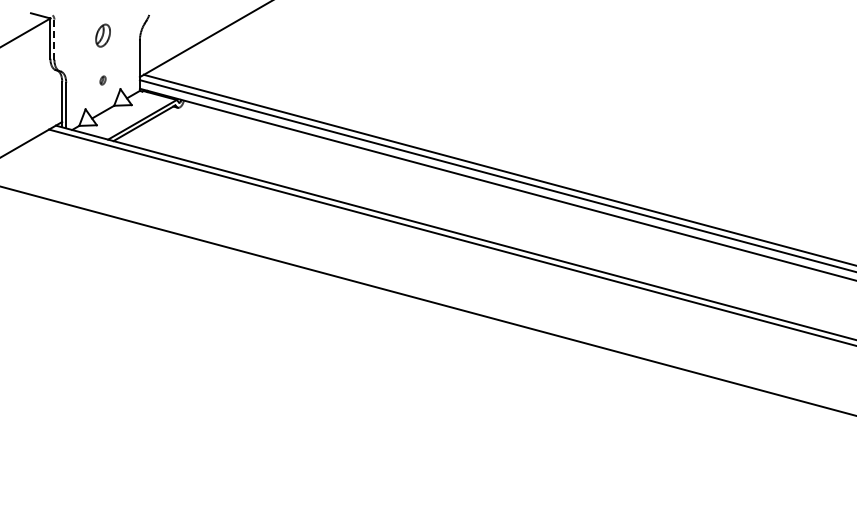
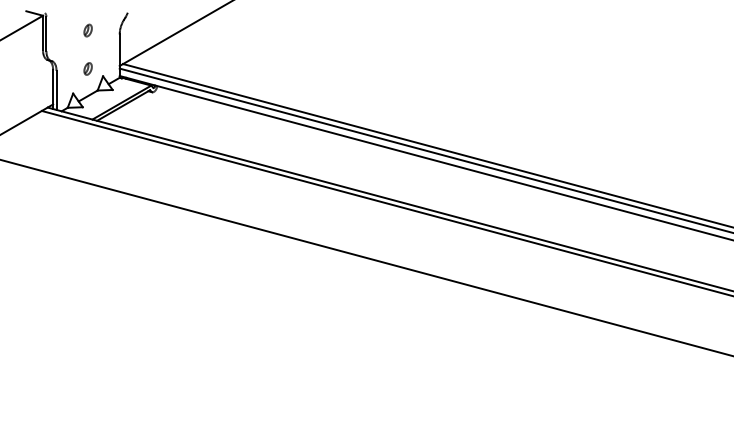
part: (102, 35) -> (87, 30), size x0.62
line: (54, 40) -> (46, 34), dashed -> solid
part: (102, 80) -> (87, 68), size x1.67

